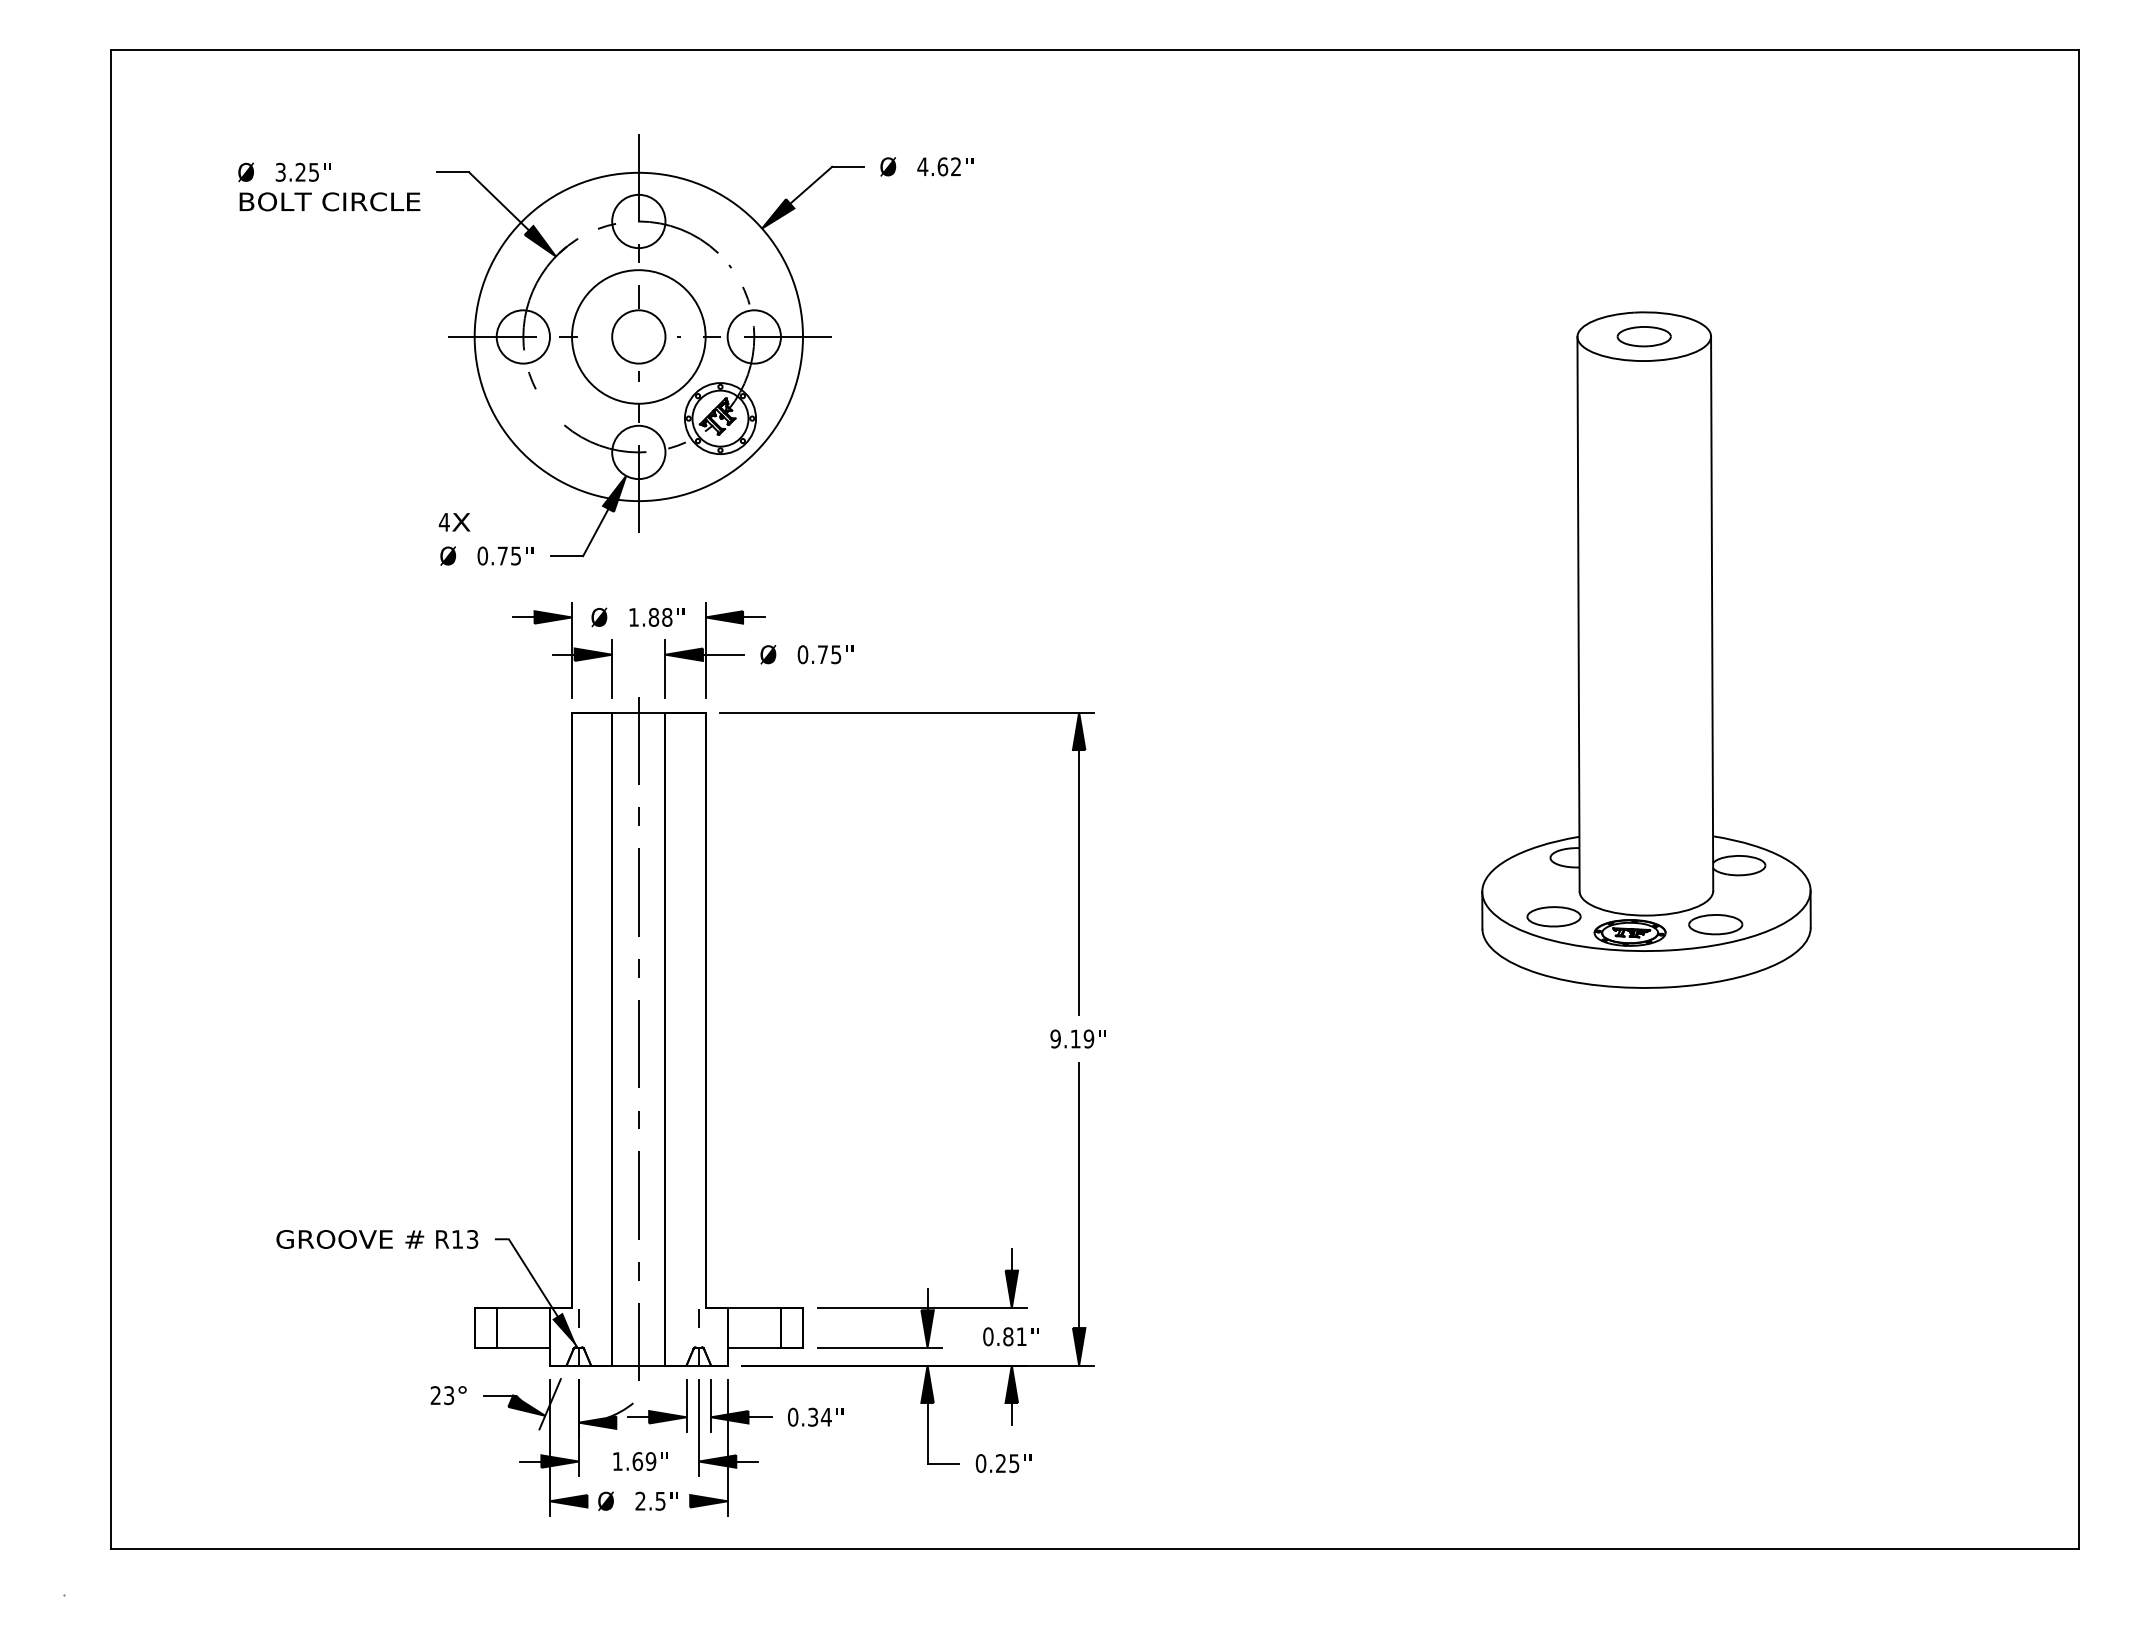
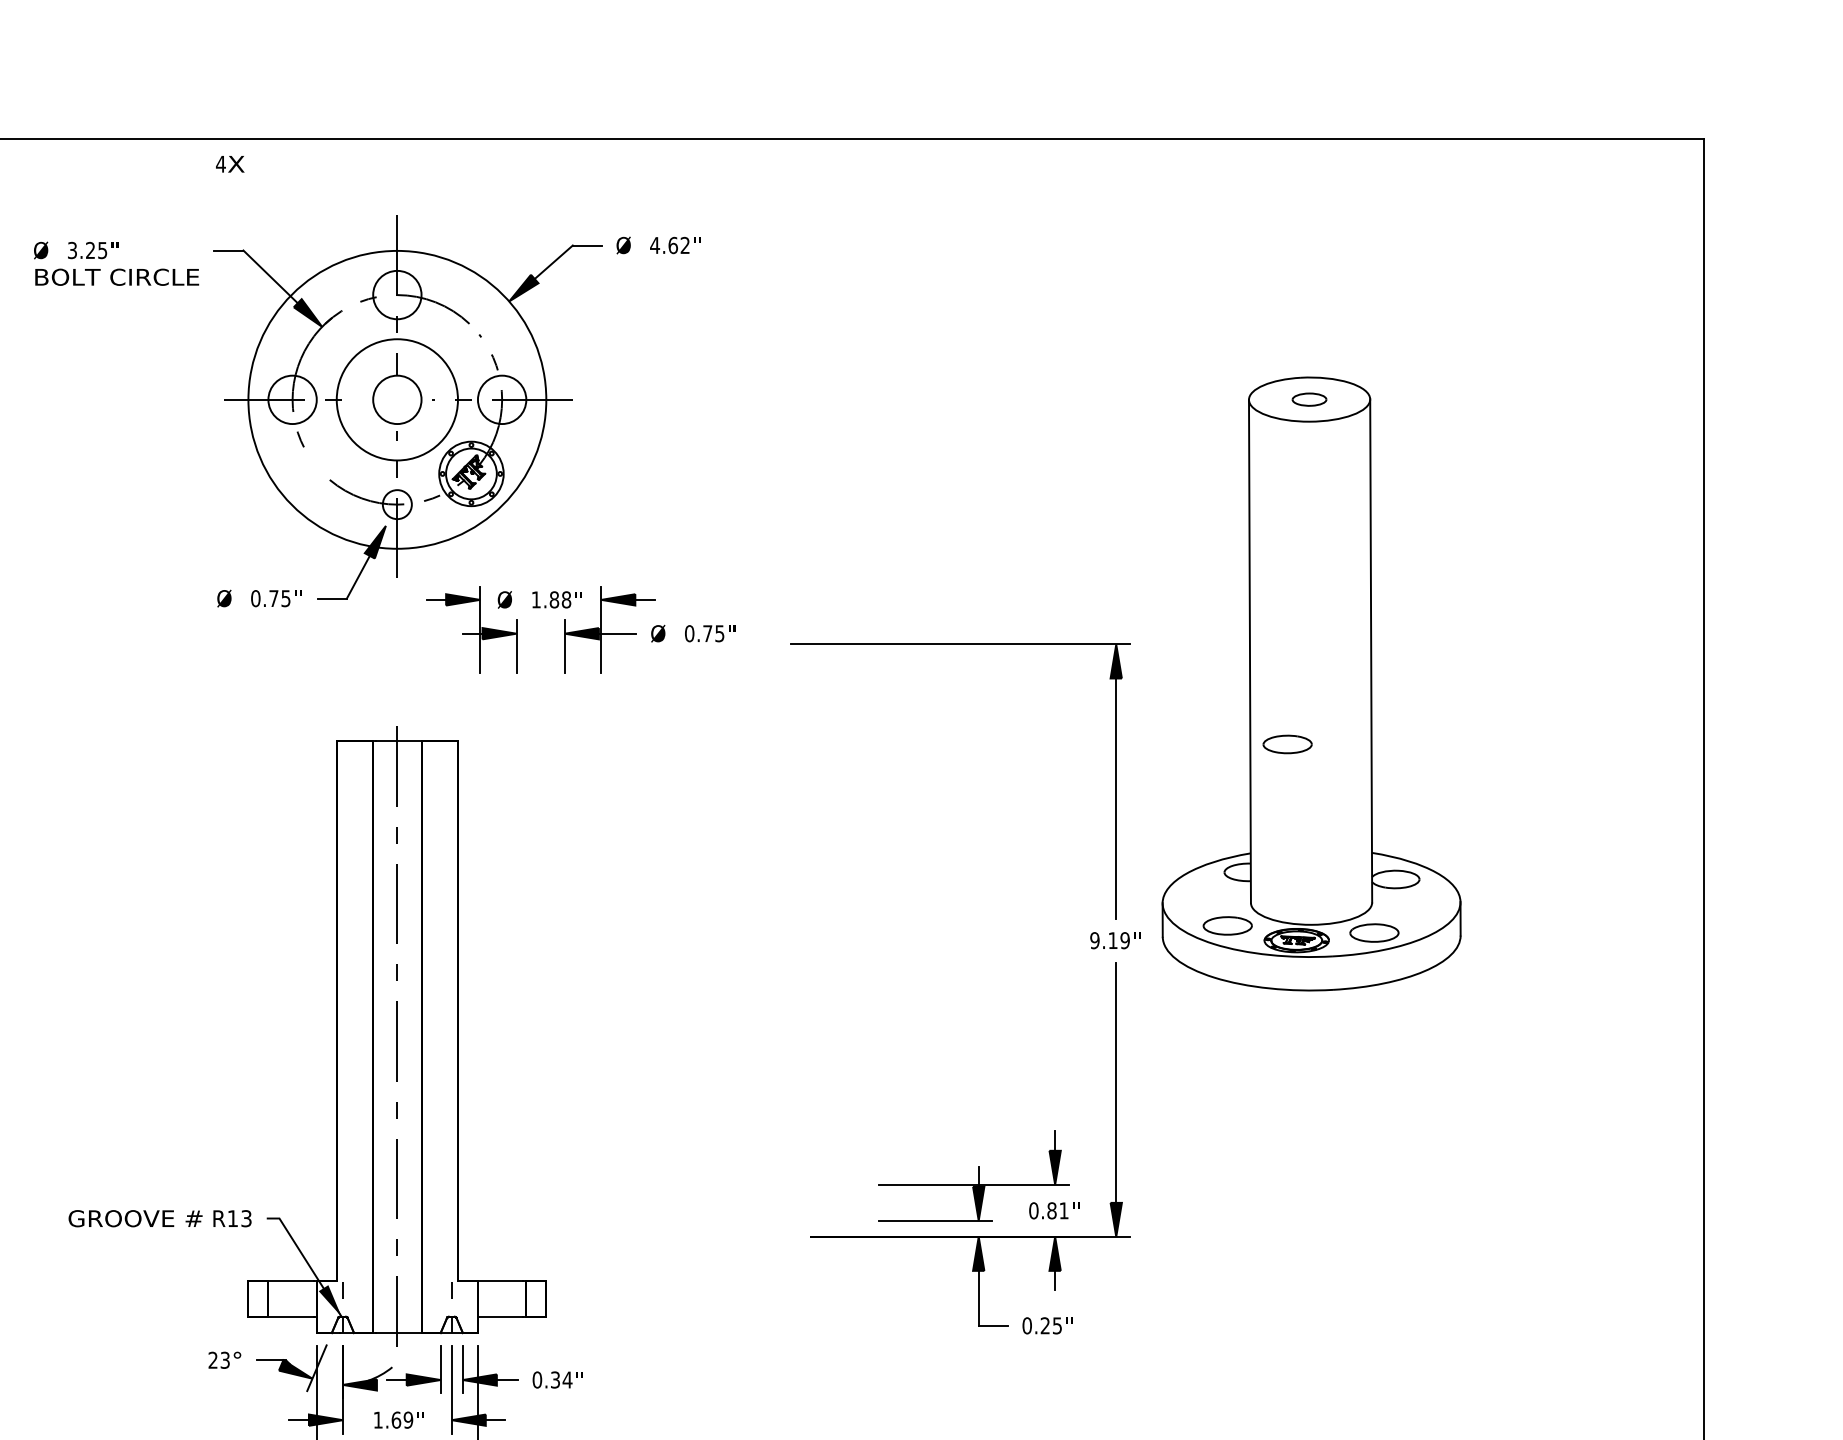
part: (1643, 336) -> (1308, 399), size x0.7
circle: (638, 452) -> (397, 504), size x0.6
text: (454, 522) -> (230, 164), moved
part: (682, 650) -> (580, 629), moved
part: (1619, 716) -> (1287, 744), added
part: (1051, 1047) -> (1091, 948), moved

